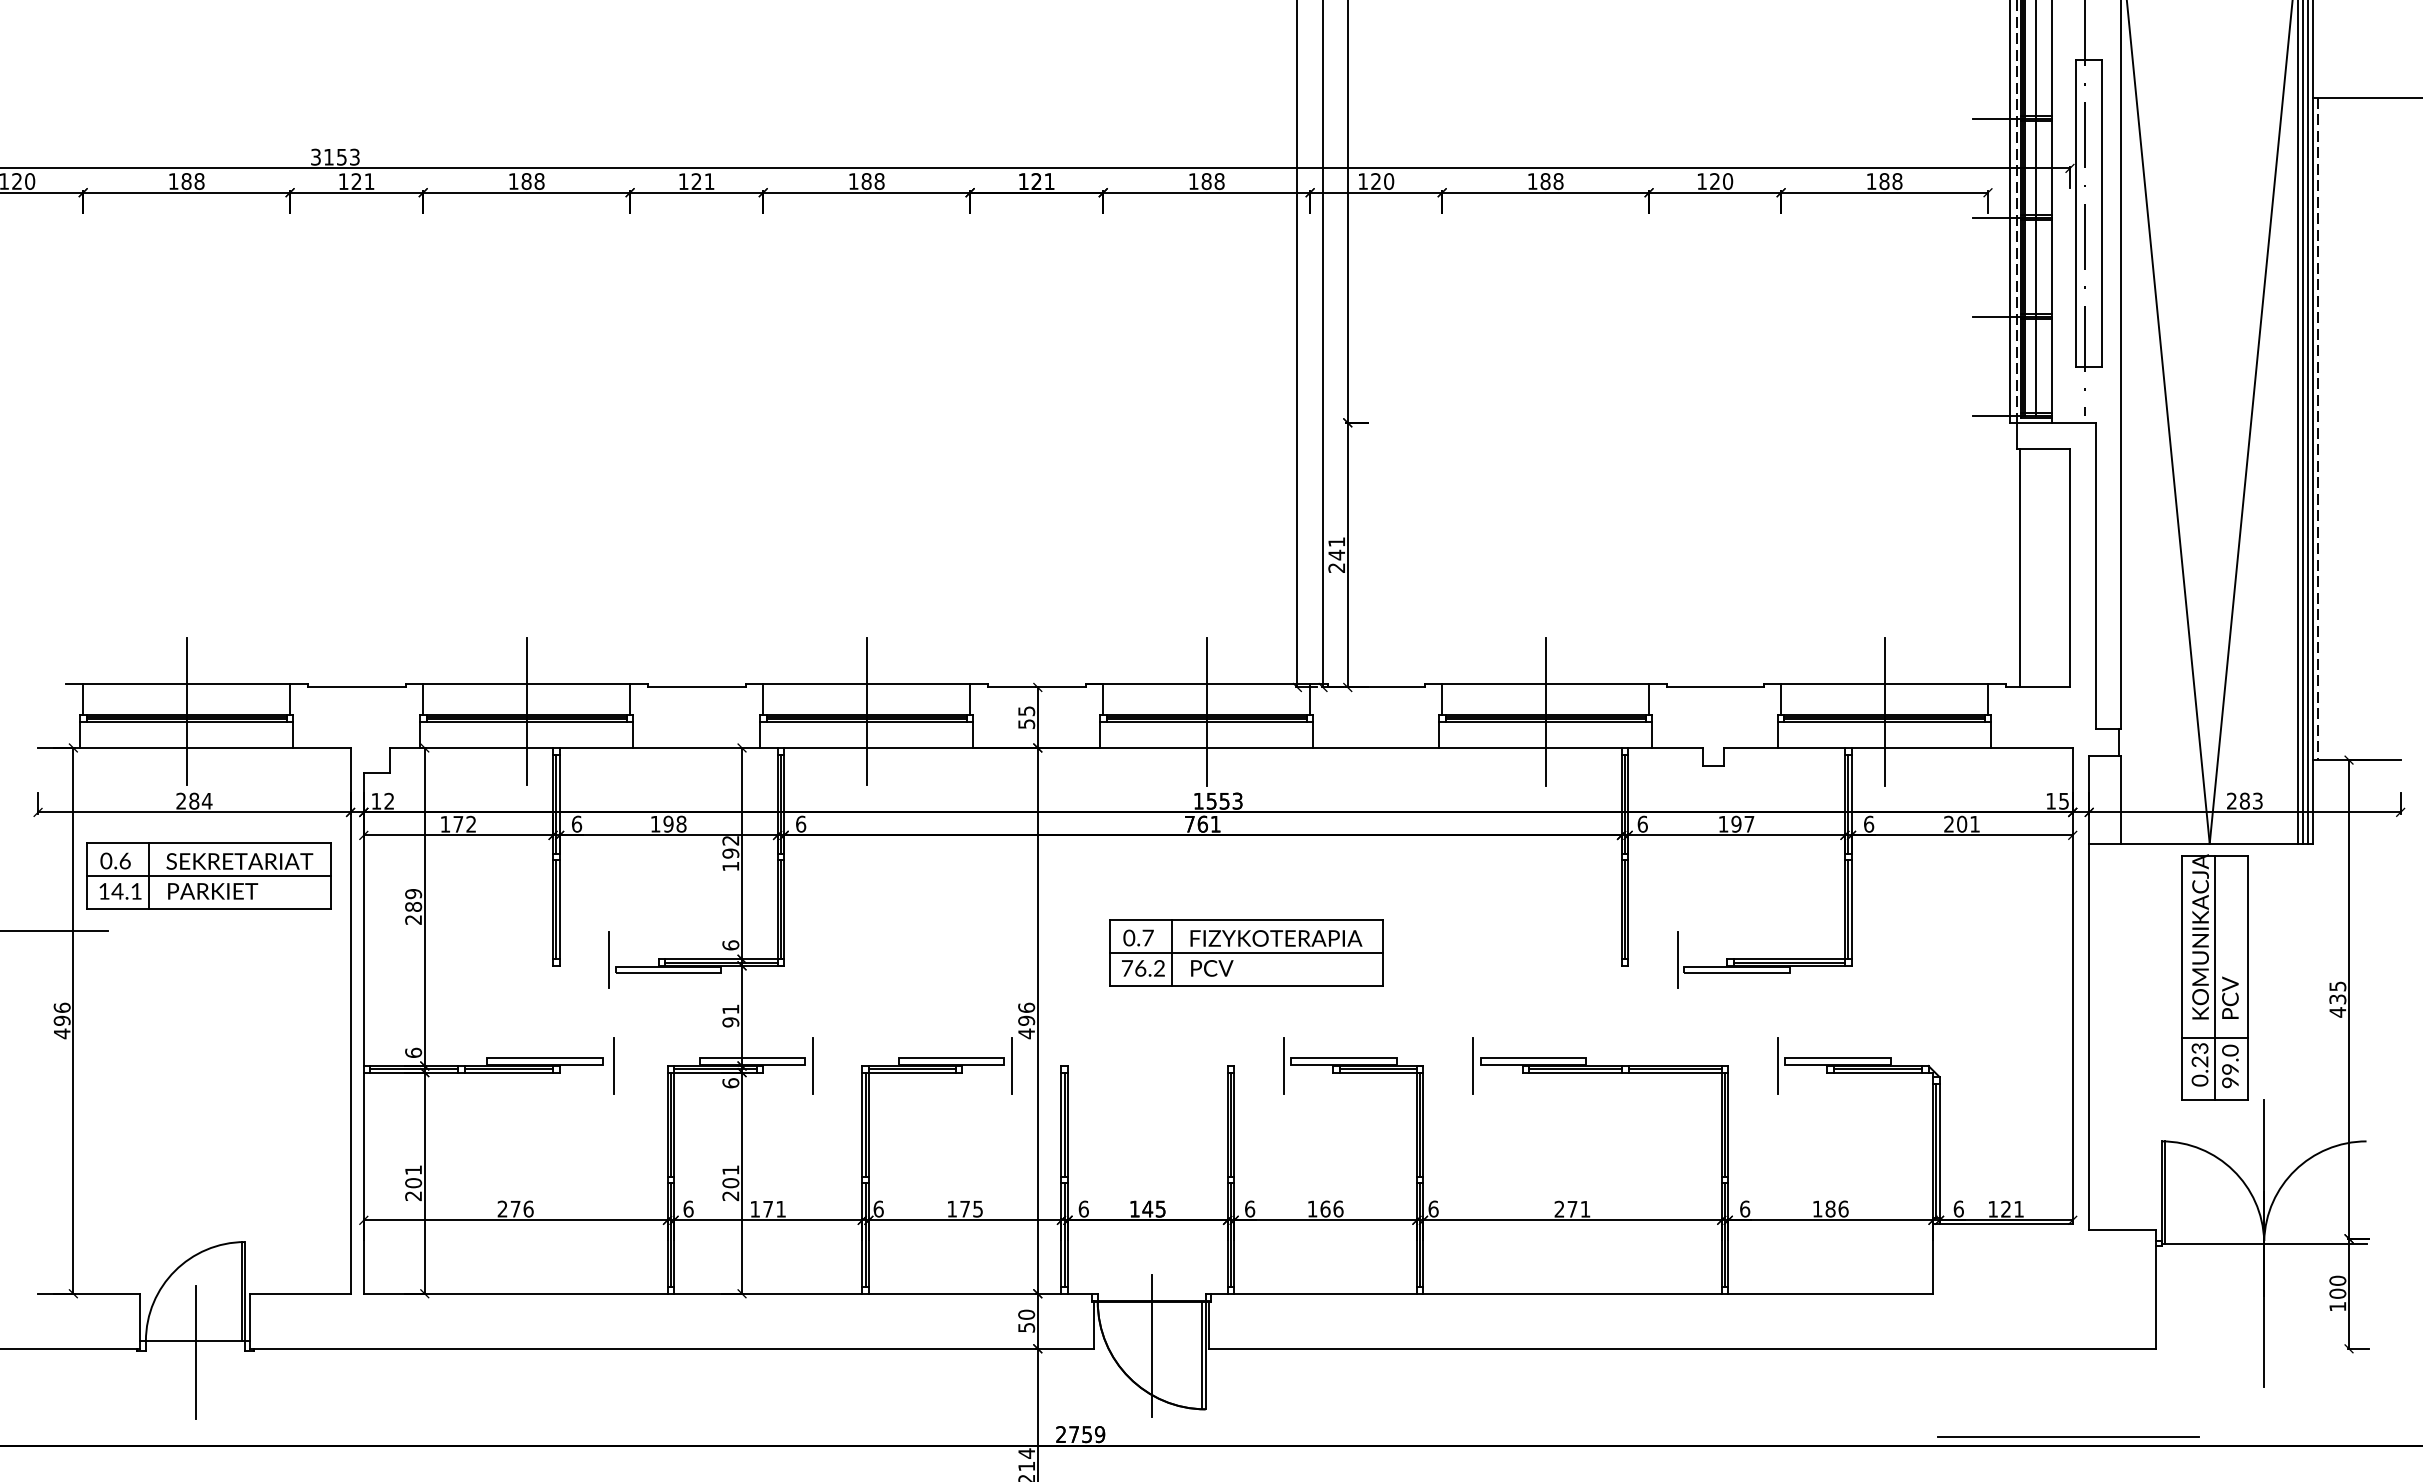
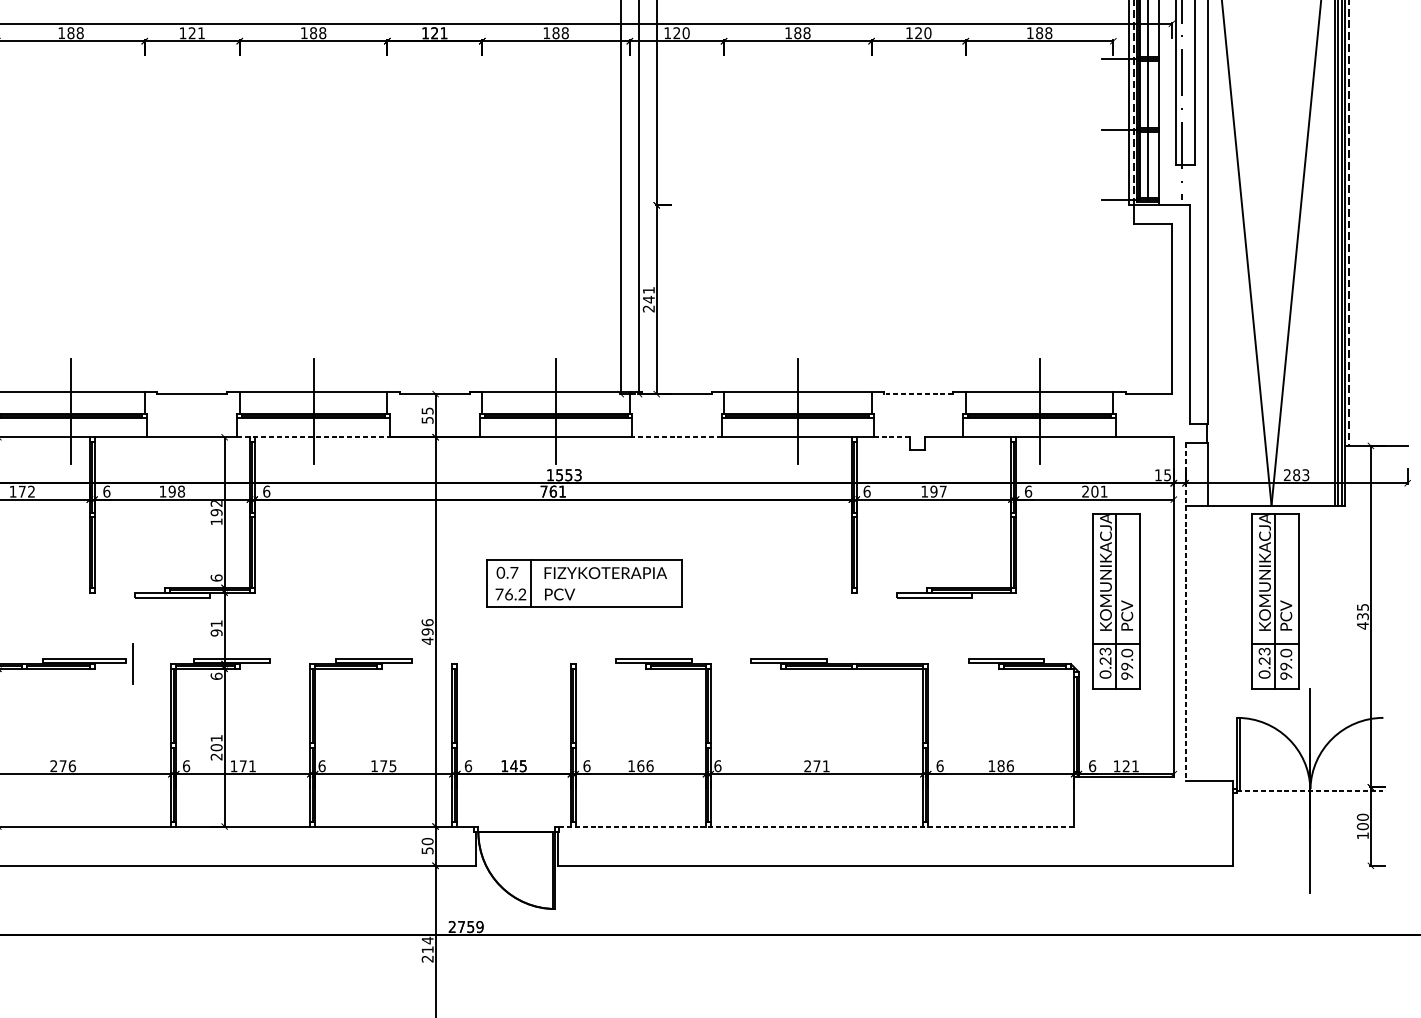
line: (2020, 567) -> (1136, 308), removed
line: (1714, 687) -> (918, 394), solid -> dashed
line: (866, 747) -> (313, 436), solid -> dashed
line: (1376, 748) -> (677, 437), solid -> dashed
line: (1677, 748) -> (891, 437), solid -> dashed
line: (1246, 953) -> (584, 583), removed
line: (609, 959) -> (130, 588), removed
line: (1677, 959) -> (891, 588), removed
part: (1991, 977) -> (1115, 600), added
line: (2089, 993) -> (1185, 612), solid -> dashed
line: (812, 1065) -> (274, 663), removed
line: (1011, 1065) -> (416, 663), removed
line: (1283, 1065) -> (610, 663), removed
line: (1473, 1065) -> (746, 663), removed
line: (1777, 1065) -> (963, 663), removed
line: (2264, 1243) -> (1310, 790), solid -> dashed
line: (1572, 1293) -> (817, 826), solid -> dashed
line: (1151, 1345) -> (516, 863), removed
line: (2068, 1436) -> (1170, 928), removed

